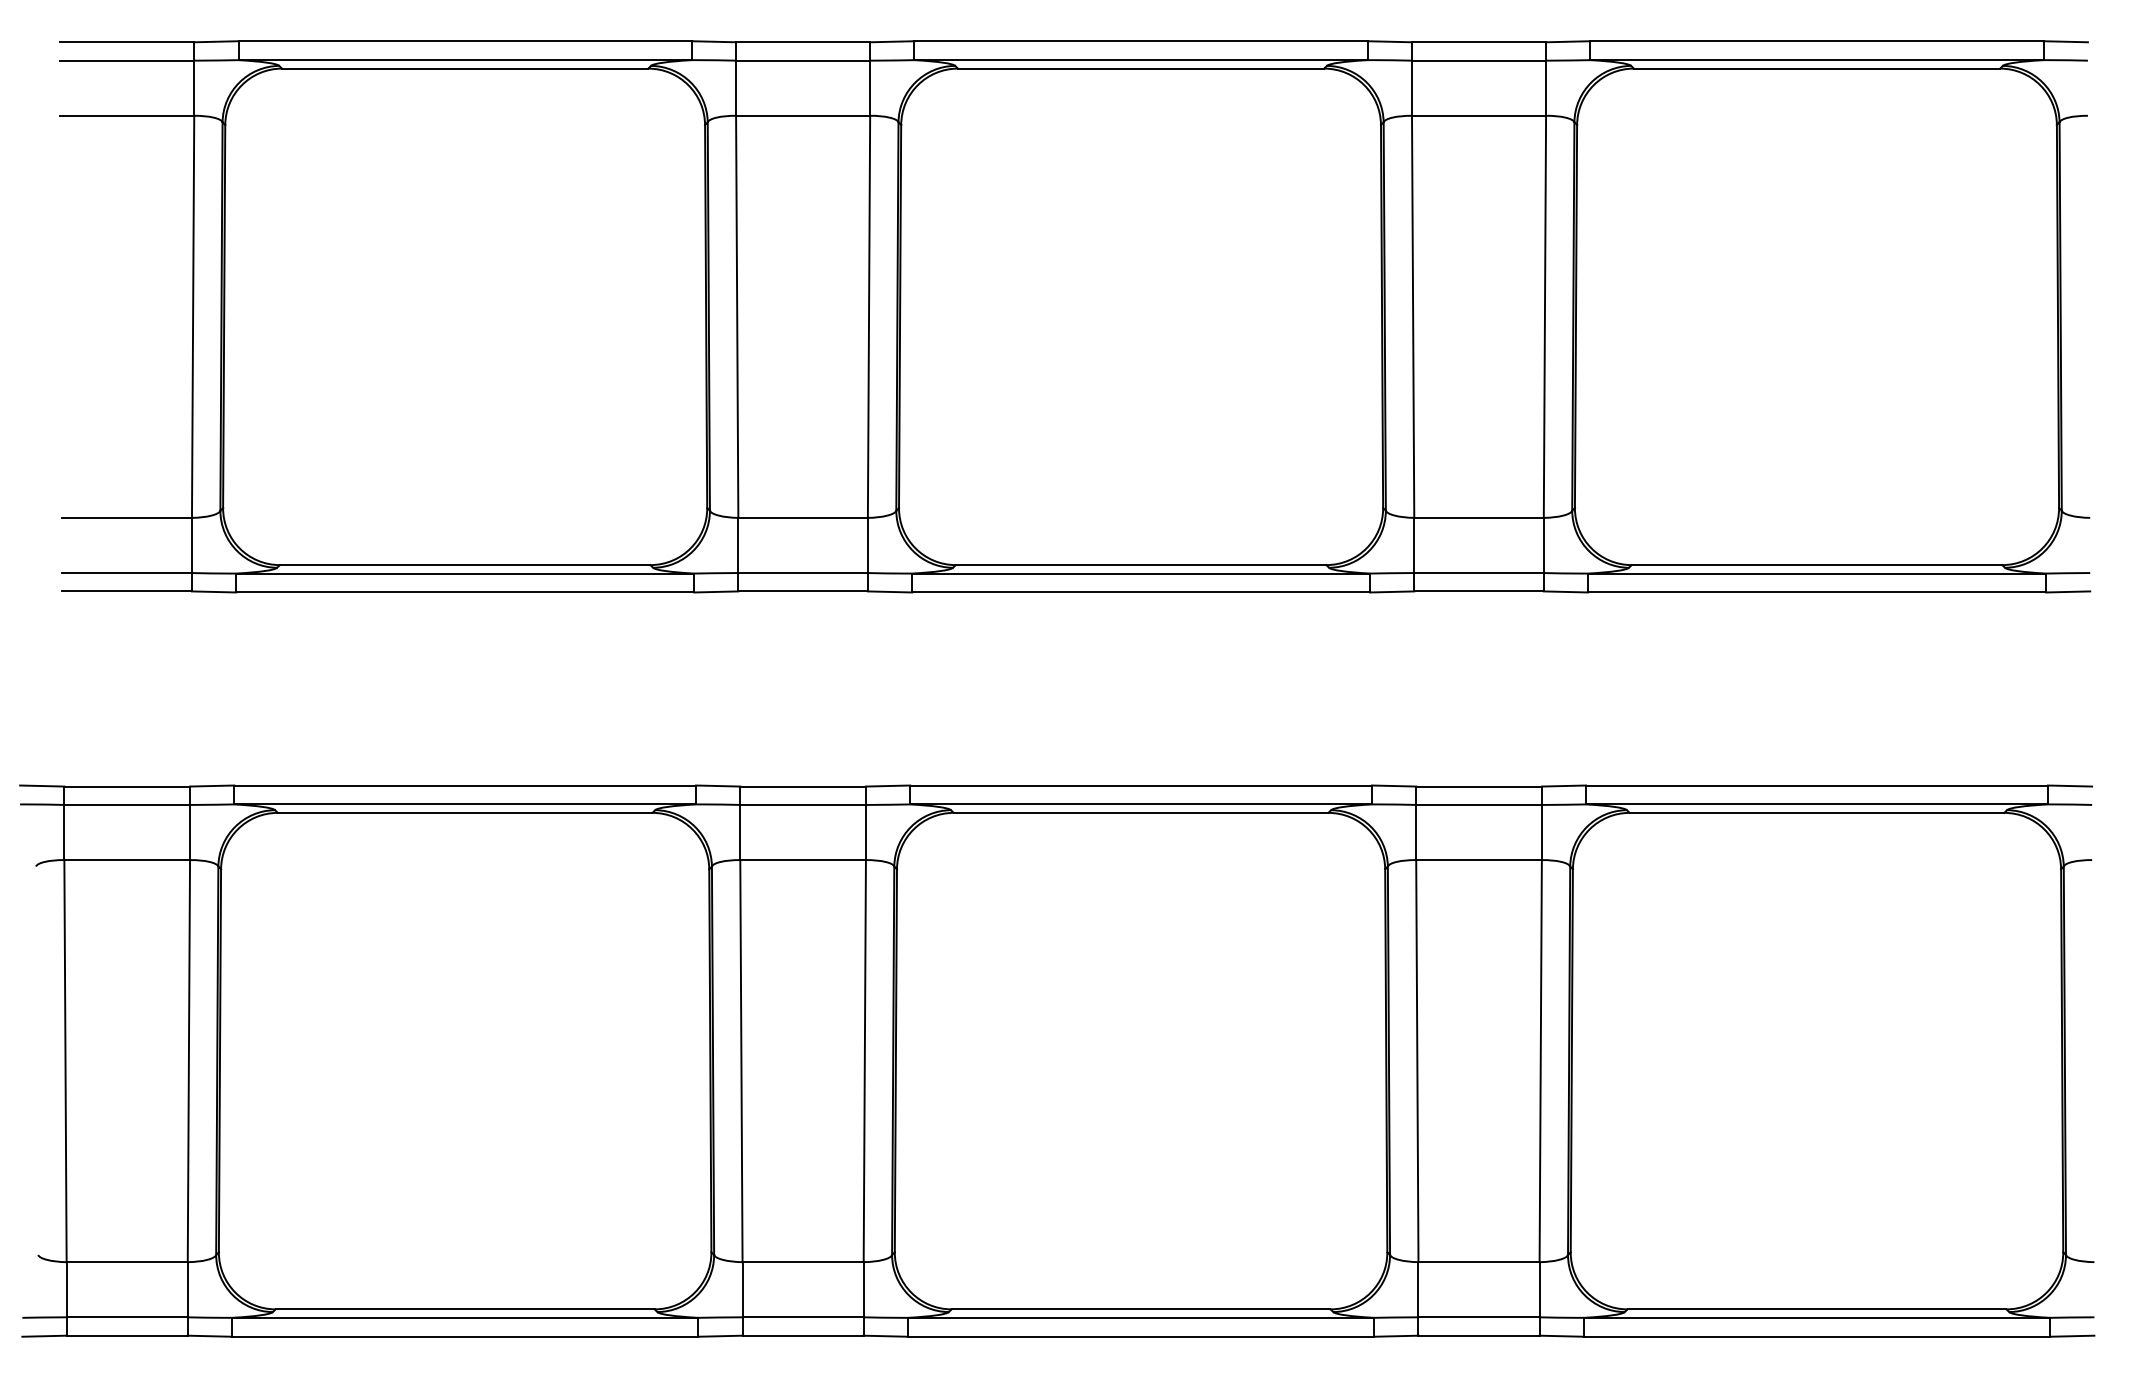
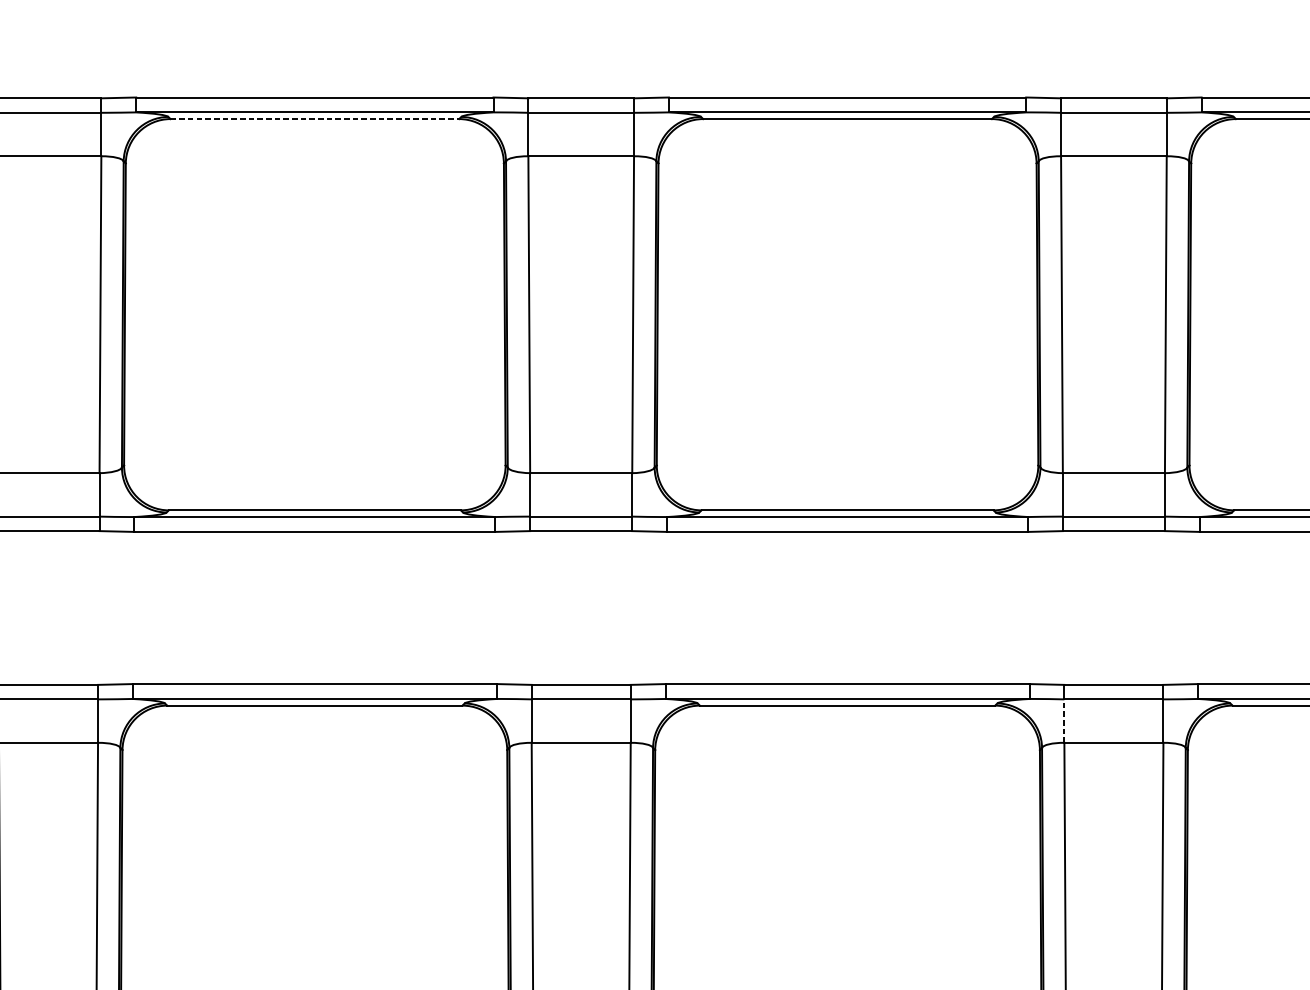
line: (465, 68) -> (315, 118), solid -> dashed
line: (1416, 832) -> (1064, 721), solid -> dashed

